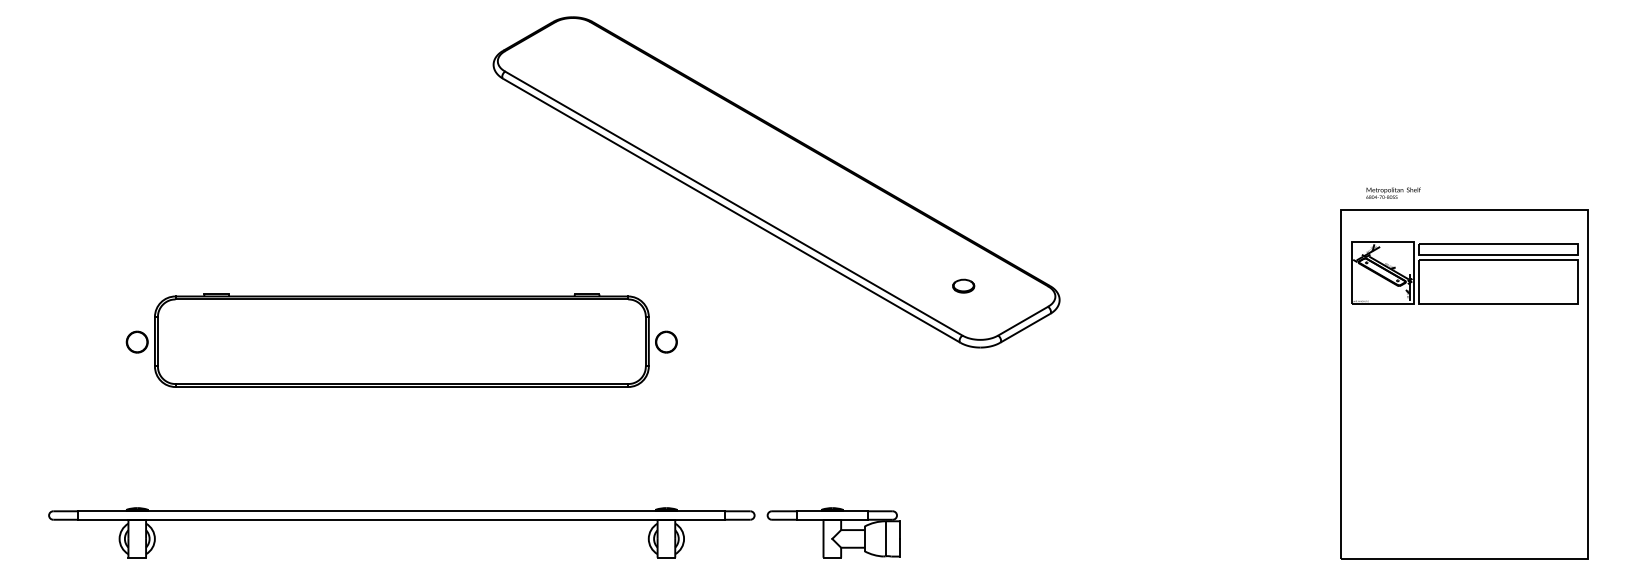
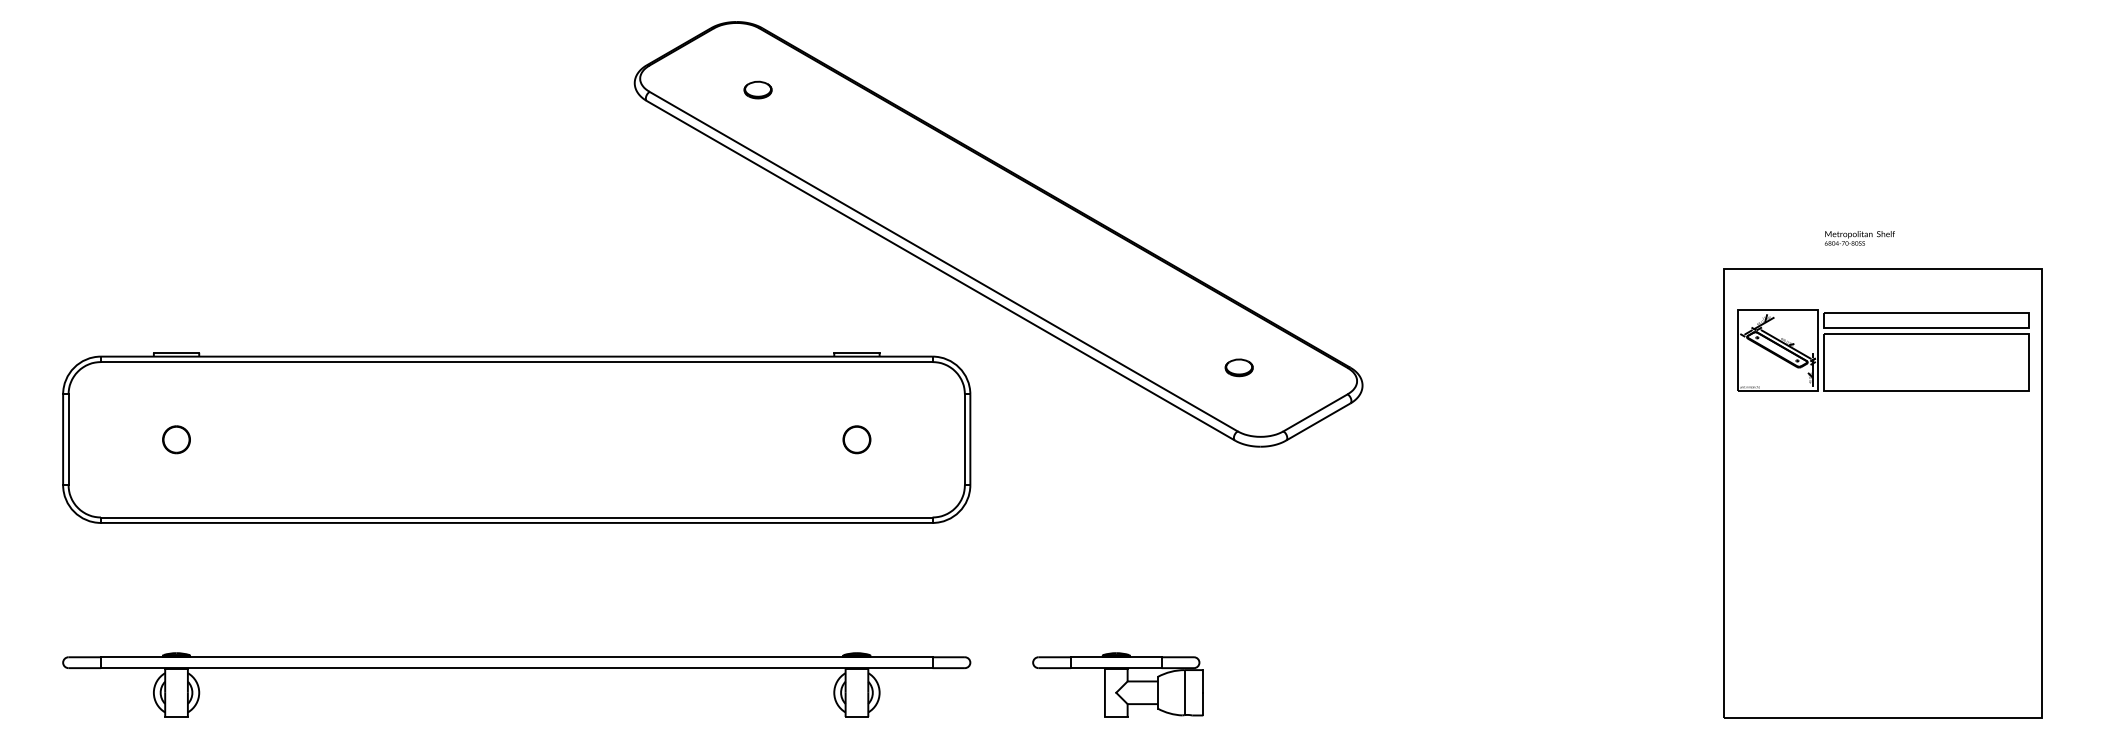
part: (589, 69) -> (757, 89), added
text: (1393, 193) -> (1859, 238), moved
part: (401, 340) -> (516, 437), size x1.43
part: (833, 532) -> (1117, 684), moved

